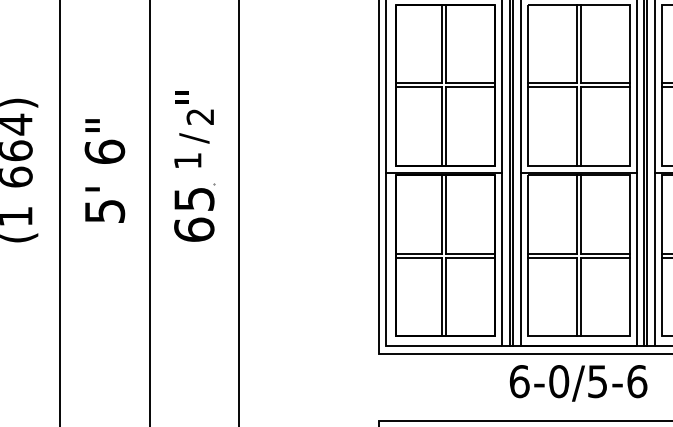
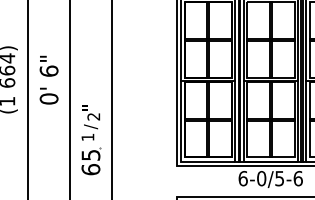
part: (195, 167) -> (91, 140), moved
text: (103, 210) -> (48, 98), 5' -> 0'

